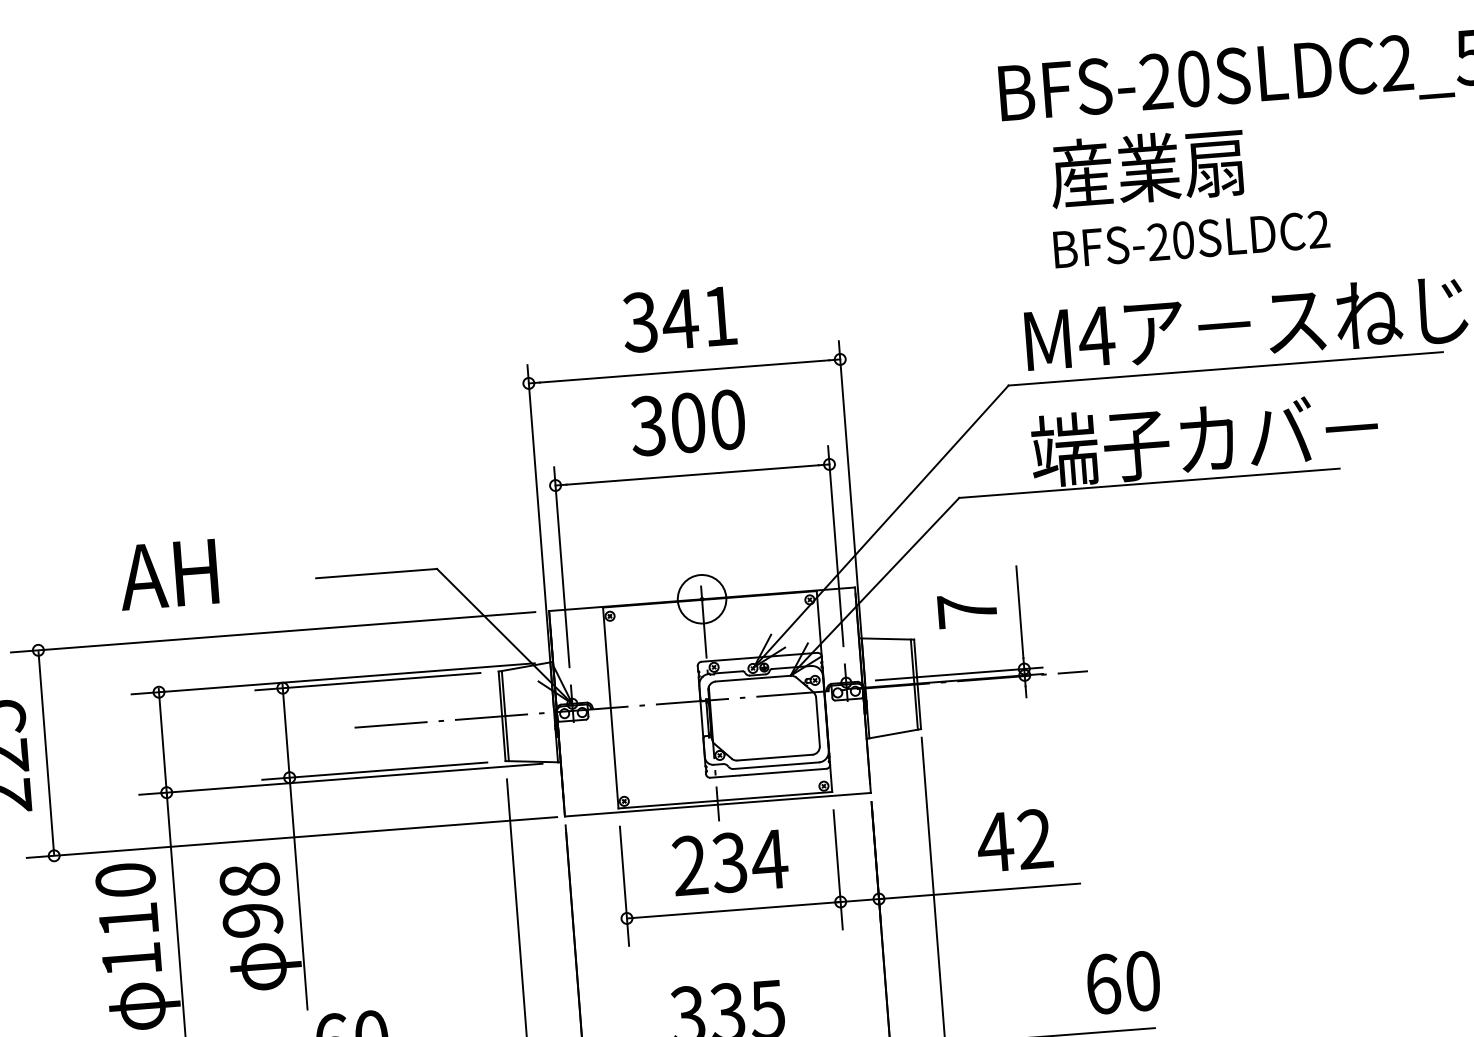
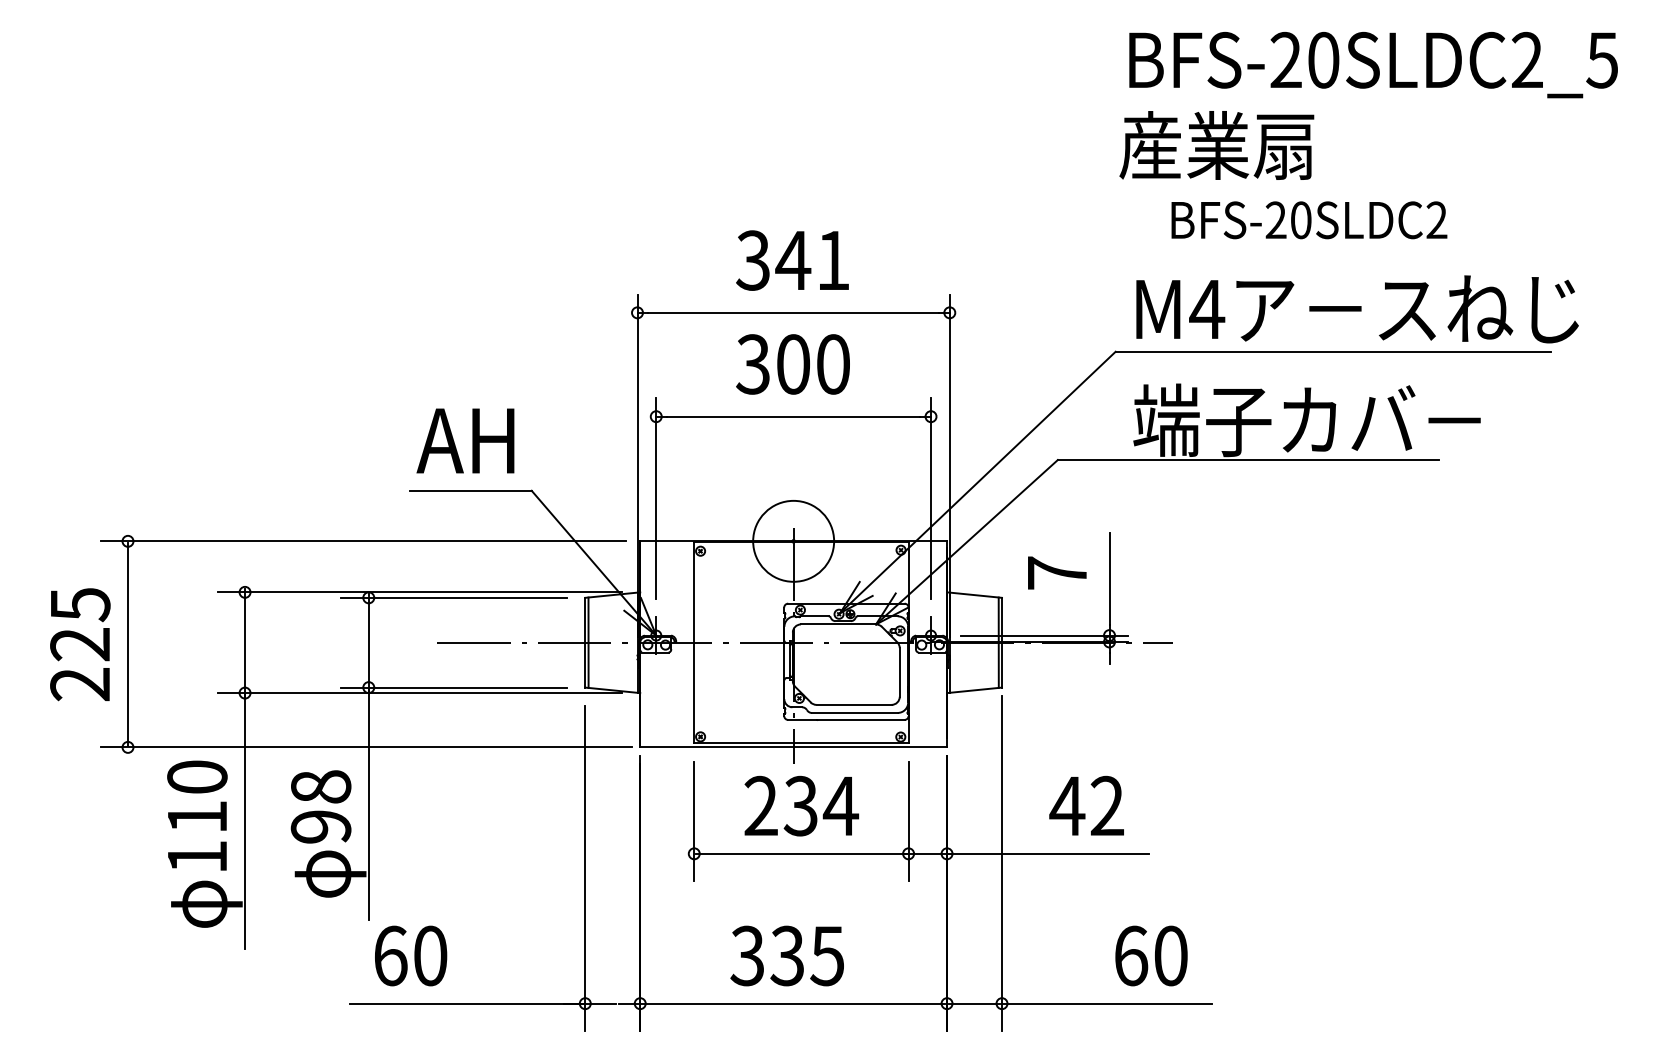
text: (1147, 168) -> (1216, 145), moved
text: (168, 574) -> (465, 440), moved
circle: (701, 598) -> (793, 540), size x1.67
text: (1123, 982) -> (1151, 955), moved

